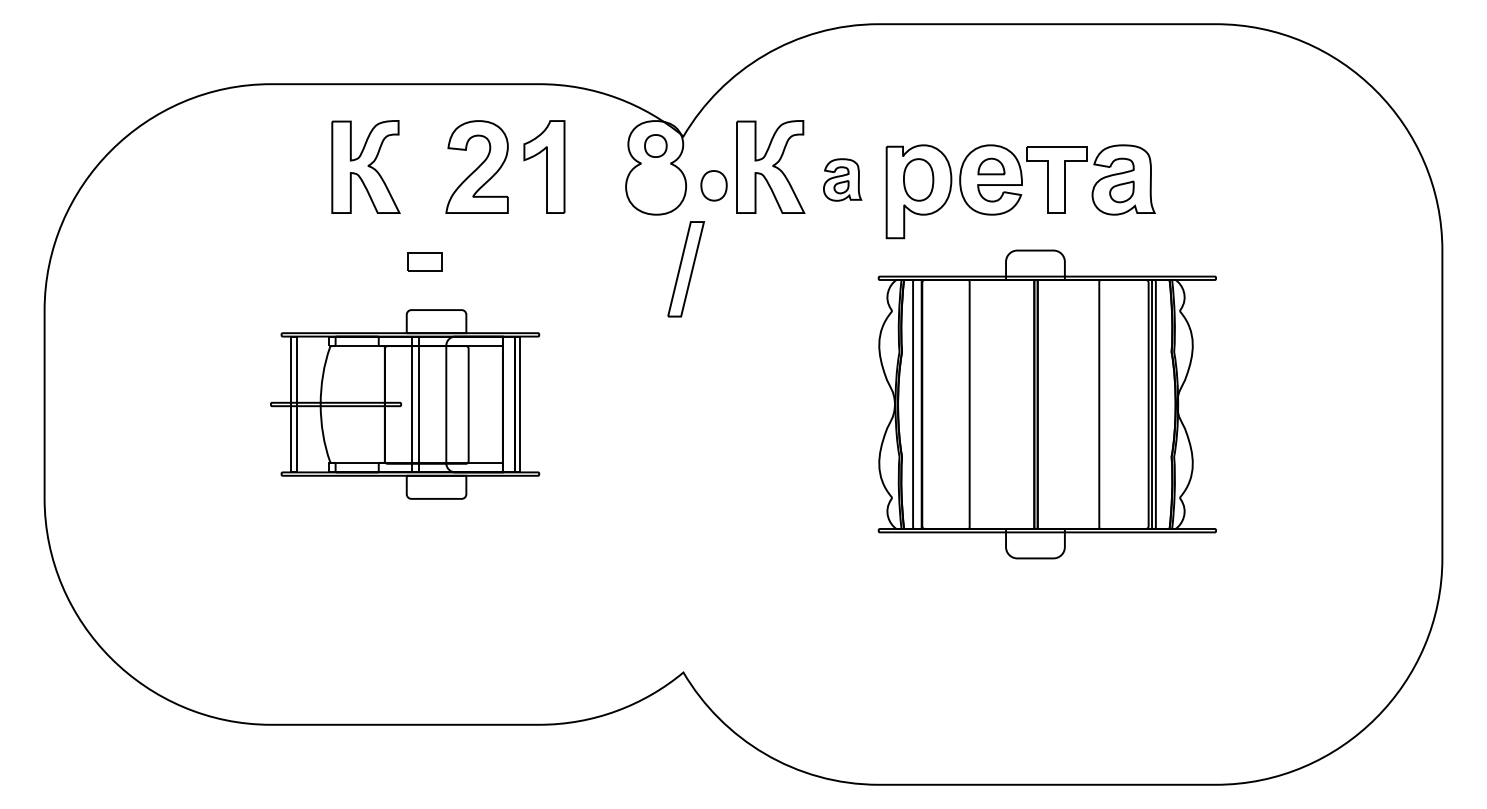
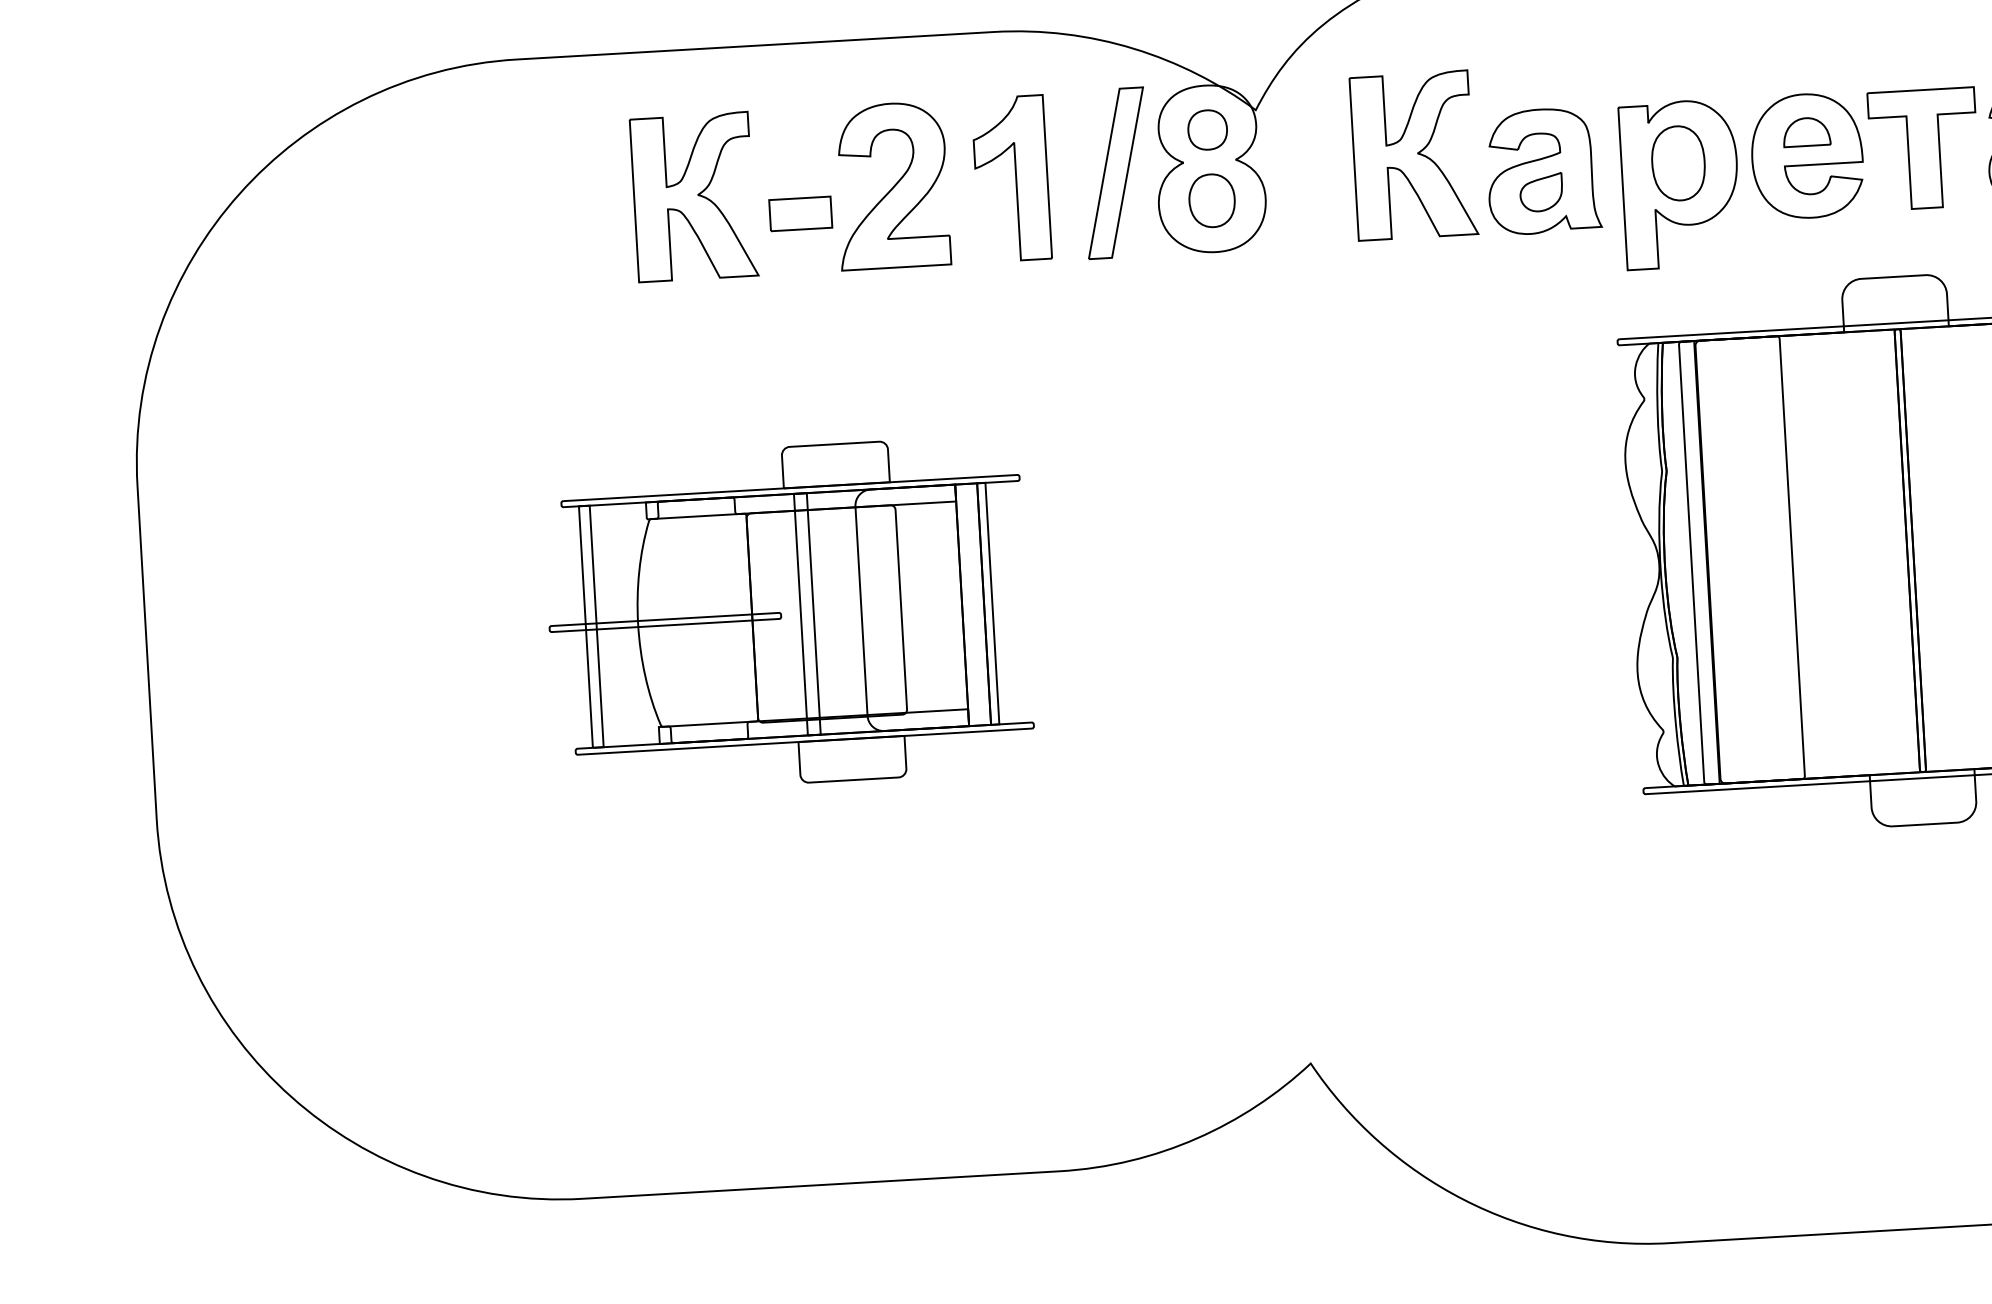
part: (842, 179) -> (1543, 170), size x1.67
part: (713, 185) -> (1211, 200), moved
part: (424, 261) -> (799, 213), moved
part: (685, 269) -> (1114, 173), moved

